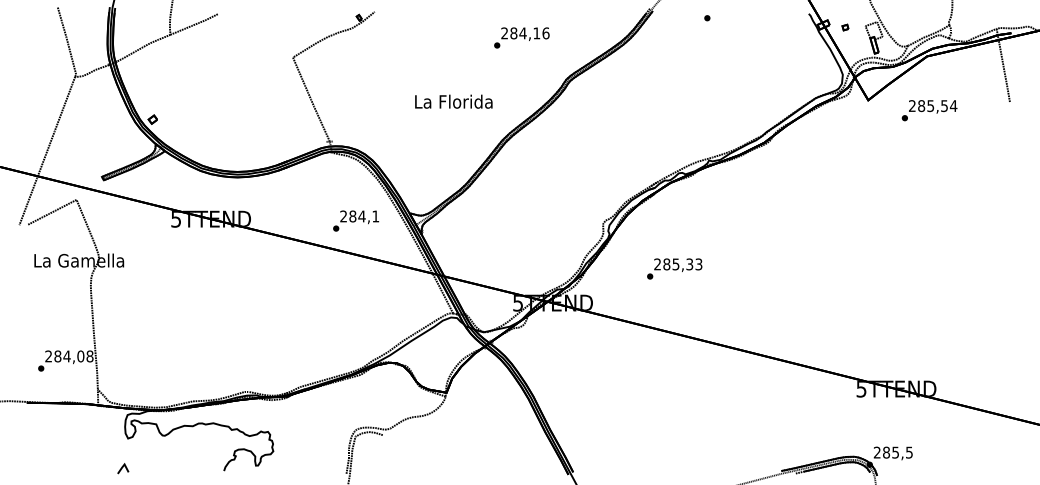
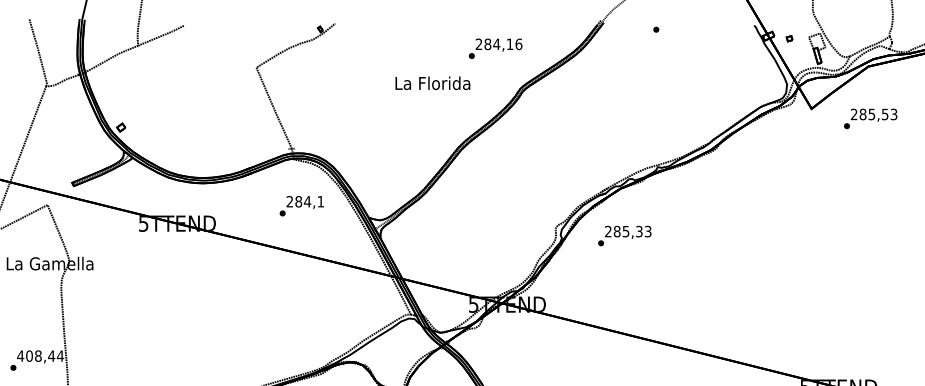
text: (521, 37) -> (495, 48), moved
text: (453, 101) -> (432, 83), moved
text: (953, 106) -> (893, 114), 285,54 -> 285,53
text: (356, 220) -> (302, 205), moved
text: (674, 268) -> (624, 235), moved
text: (68, 356) -> (39, 356), 284,08 -> 408,44

